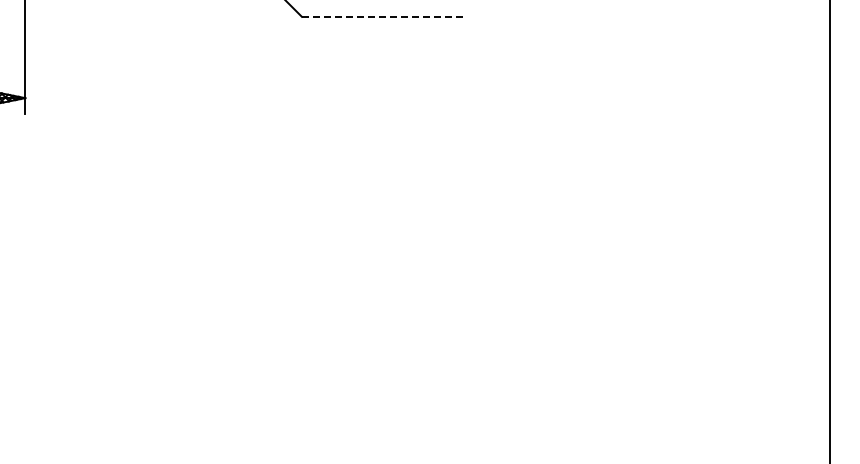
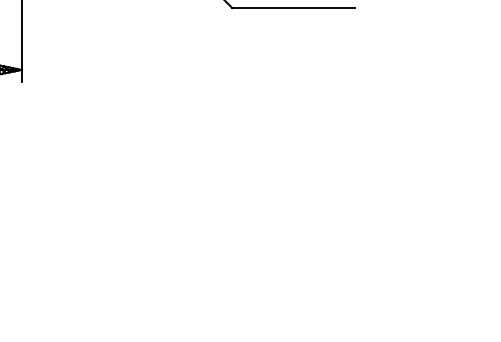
line: (382, 16) -> (293, 7), dashed -> solid

